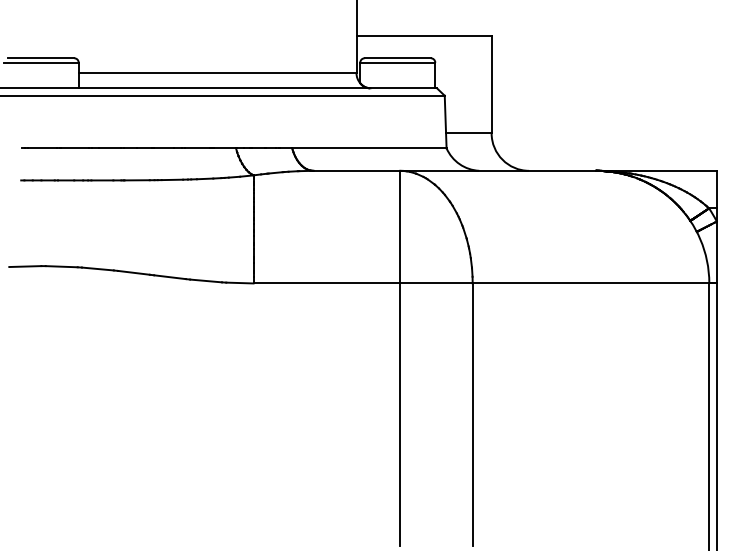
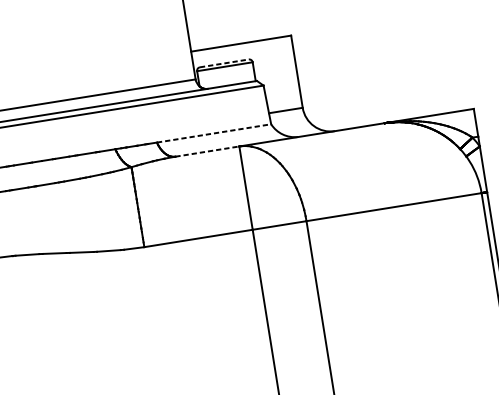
line: (398, 58) -> (224, 63), solid -> dashed
line: (369, 148) -> (214, 133), solid -> dashed
line: (357, 170) -> (207, 151), solid -> dashed

